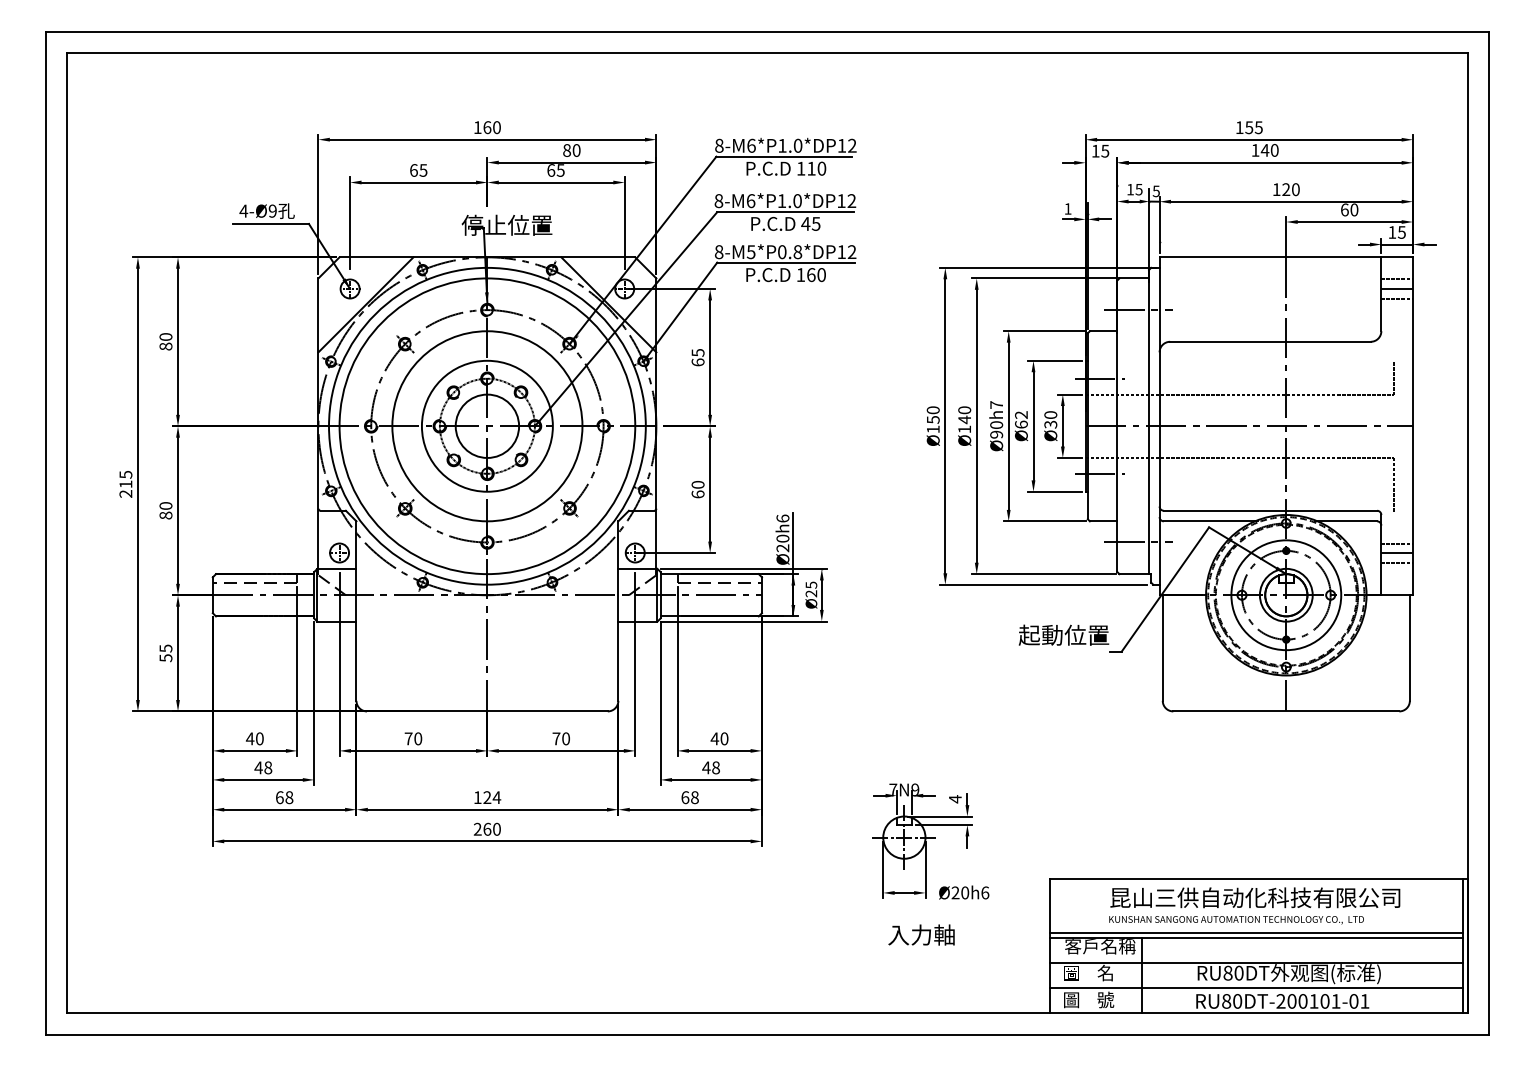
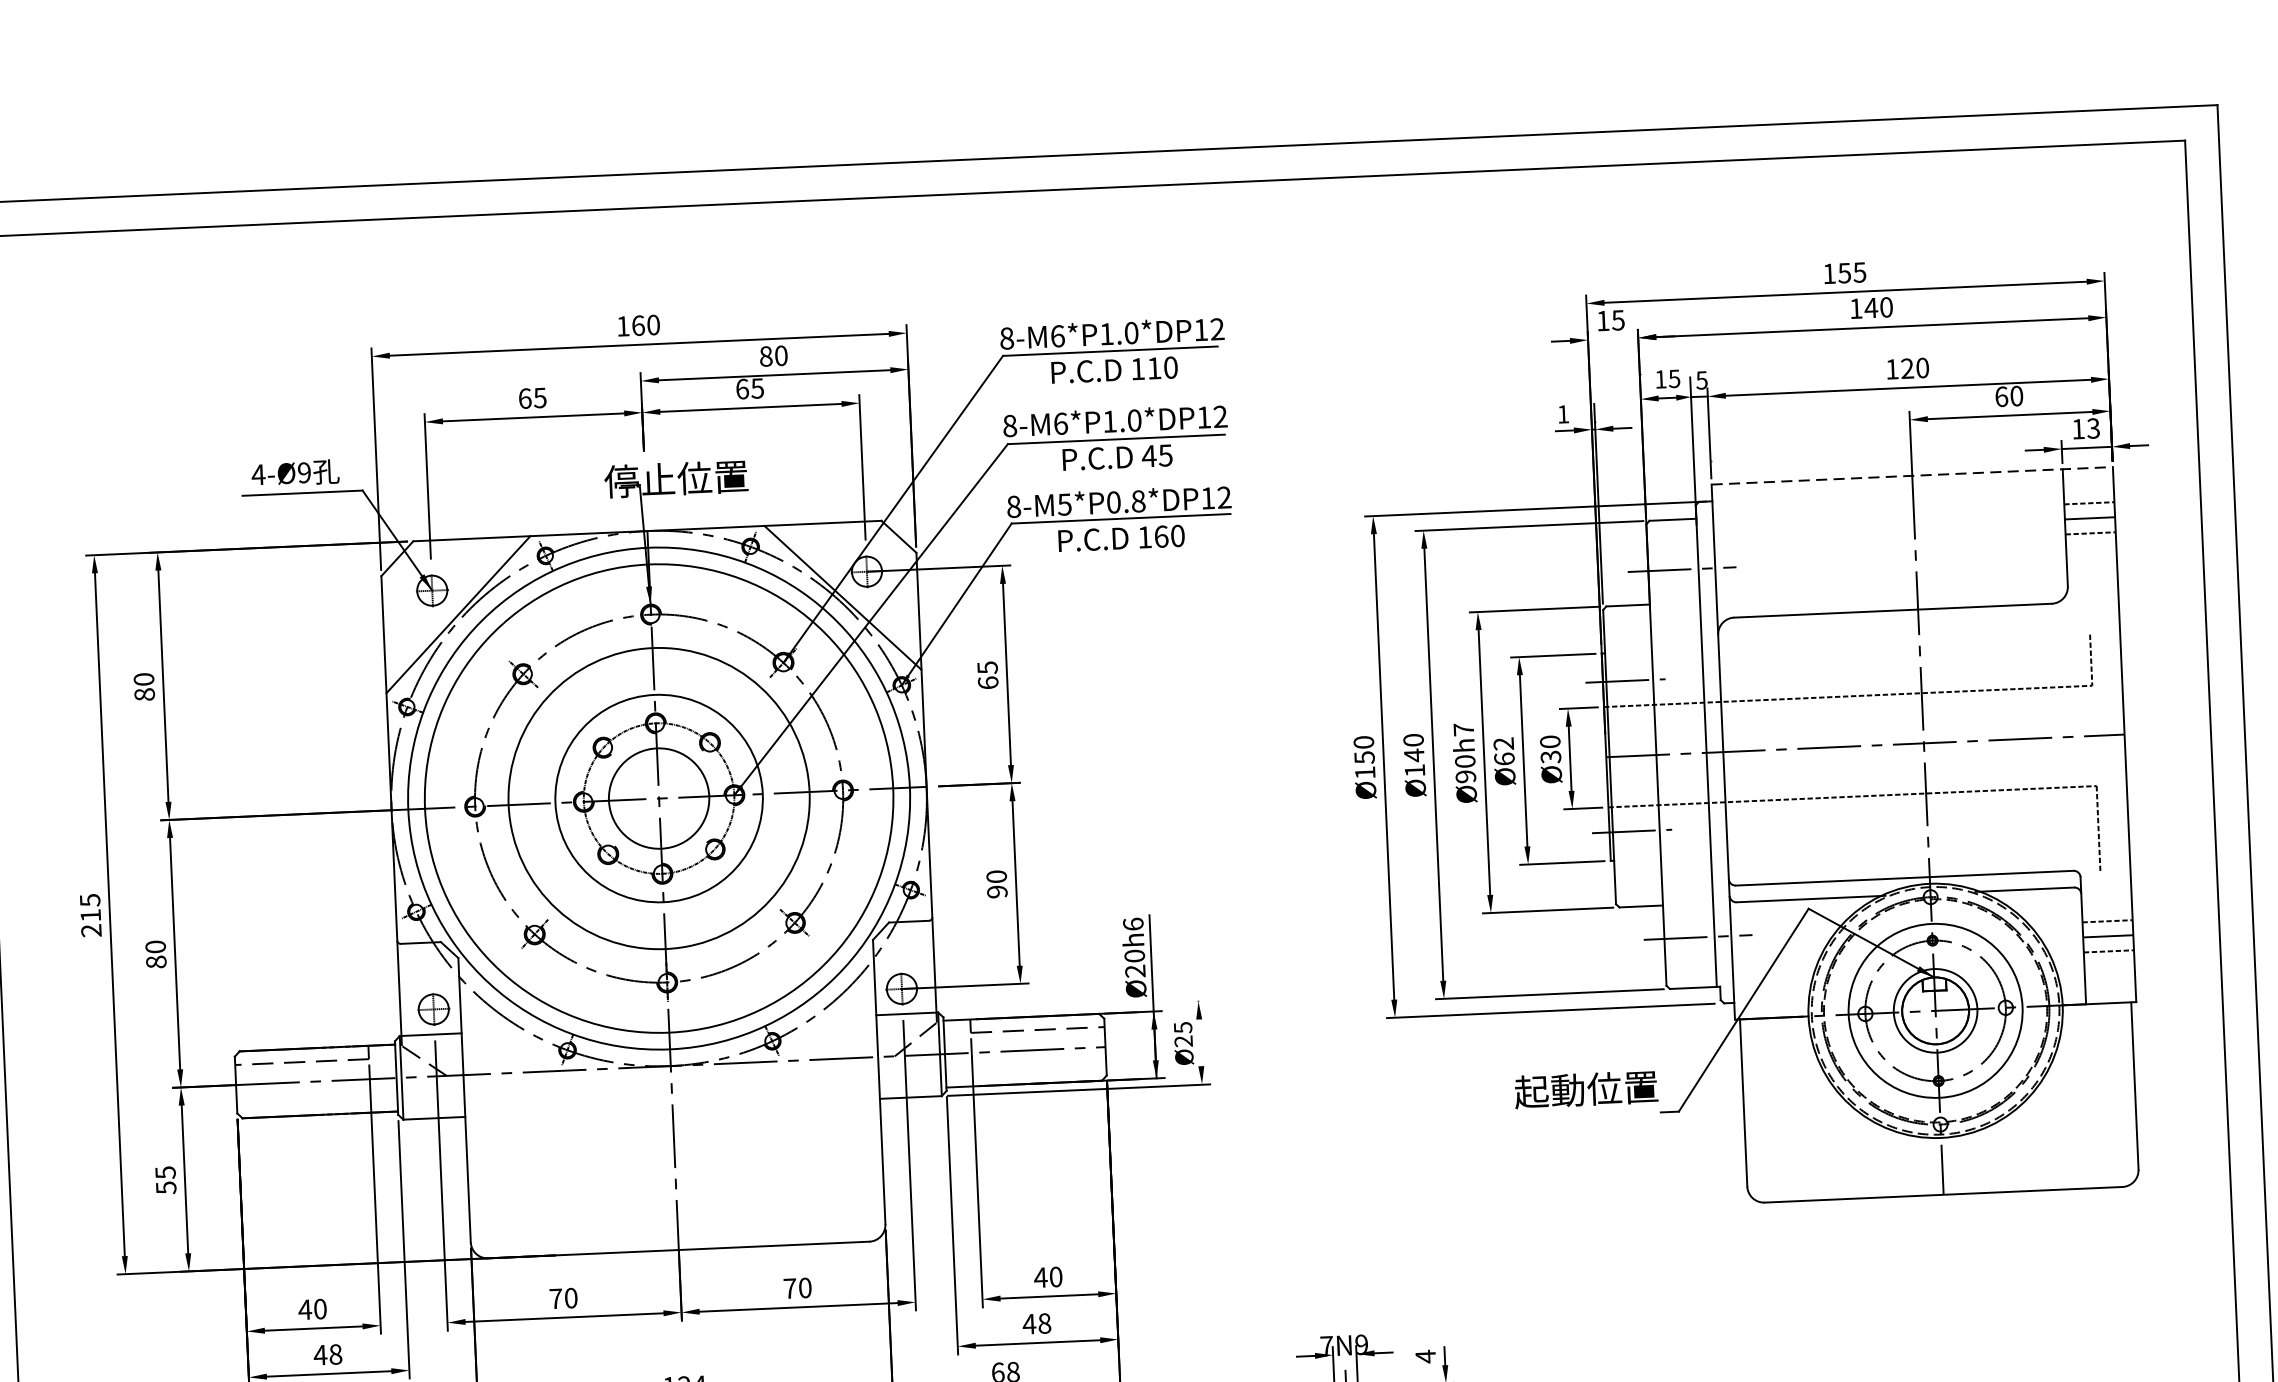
text: (1401, 232) -> (2092, 428), 15 -> 13
line: (1286, 257) -> (1912, 476), solid -> dashed
text: (697, 494) -> (996, 892), 60 -> 90
line: (743, 568) -> (1074, 1006), removed
line: (821, 594) -> (1199, 1041), removed

